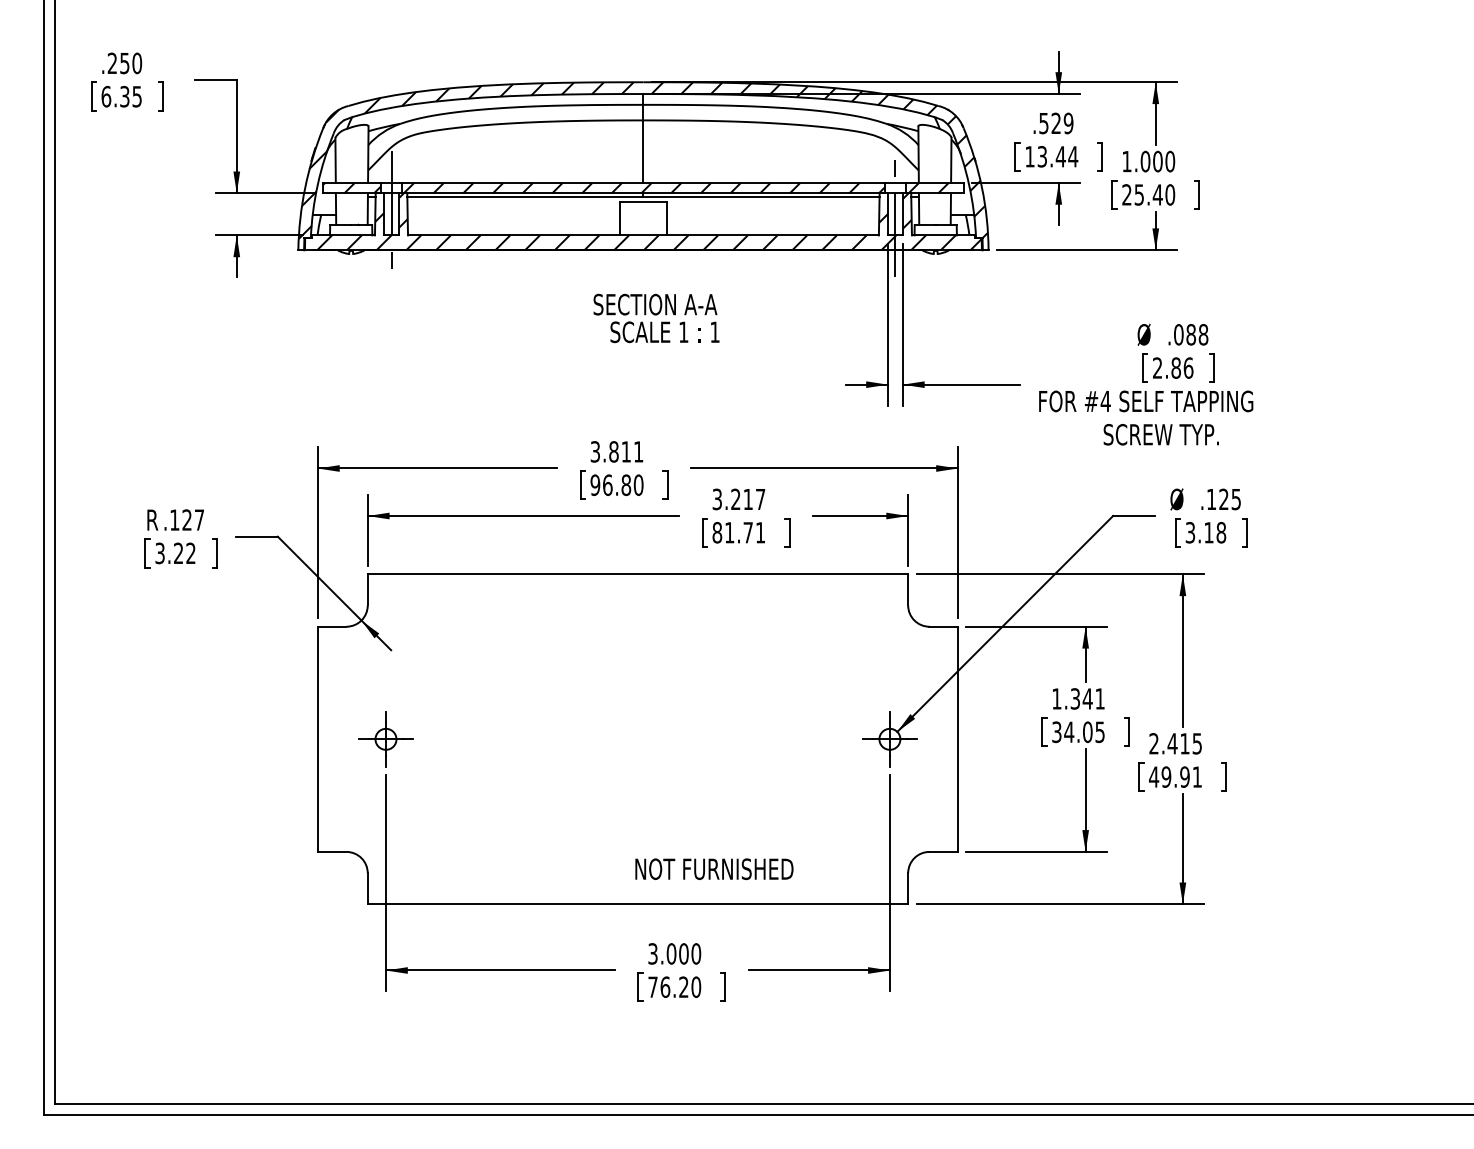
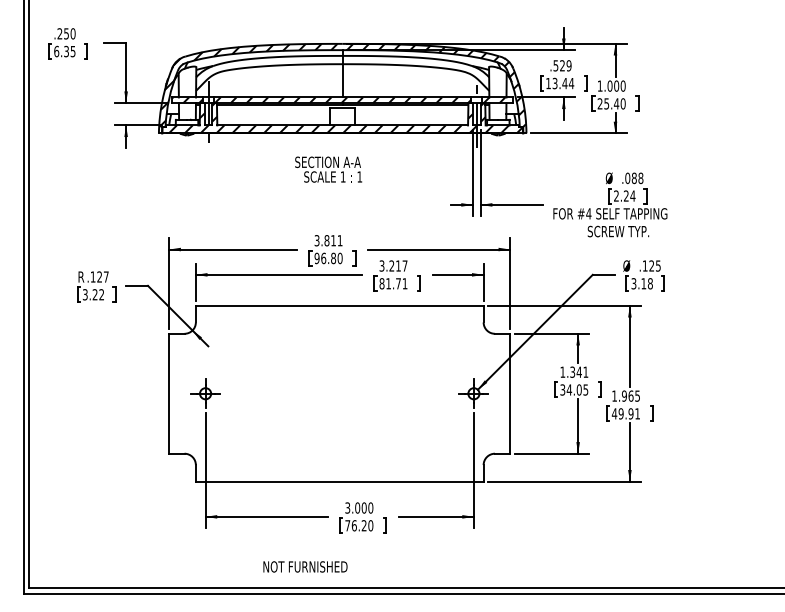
text: (656, 318) -> (328, 169), moved
text: (1182, 366) -> (629, 195), 2.86 -> 2.24
text: (1168, 742) -> (622, 395), 2.415 -> 1.965
text: (714, 868) -> (305, 566), moved

